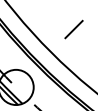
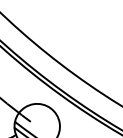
line: (73, 29) -> (98, 41), removed

